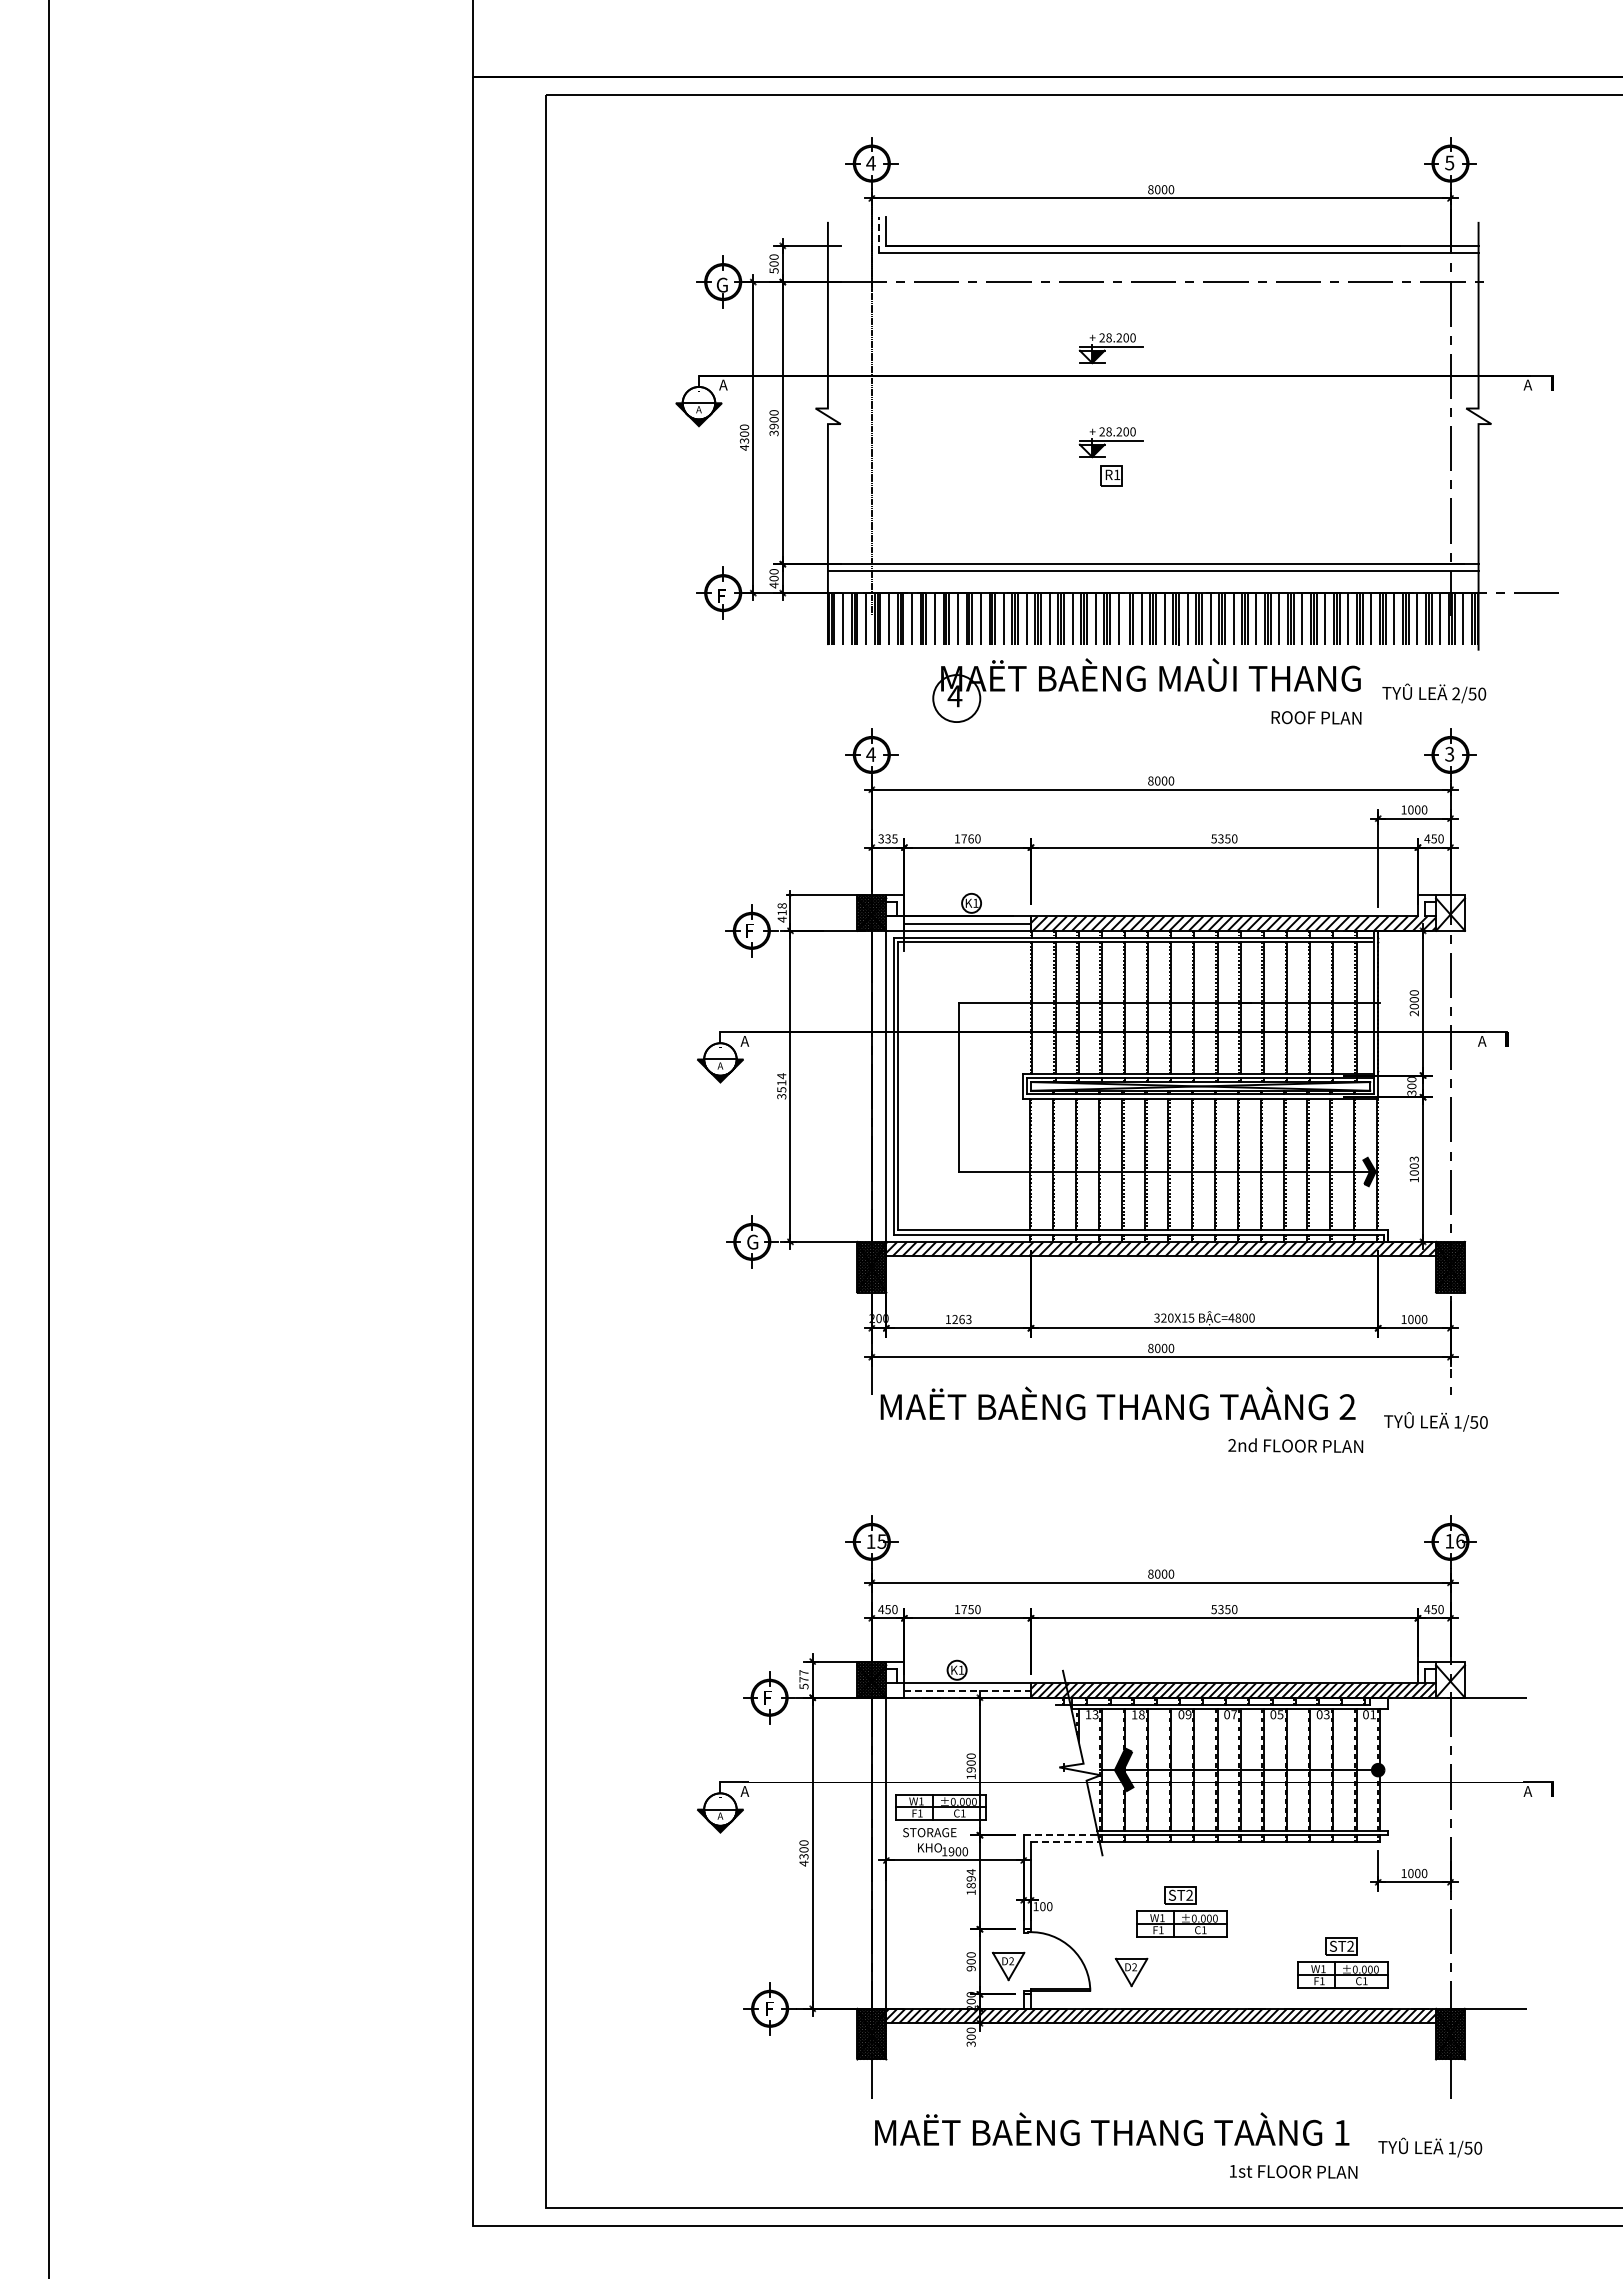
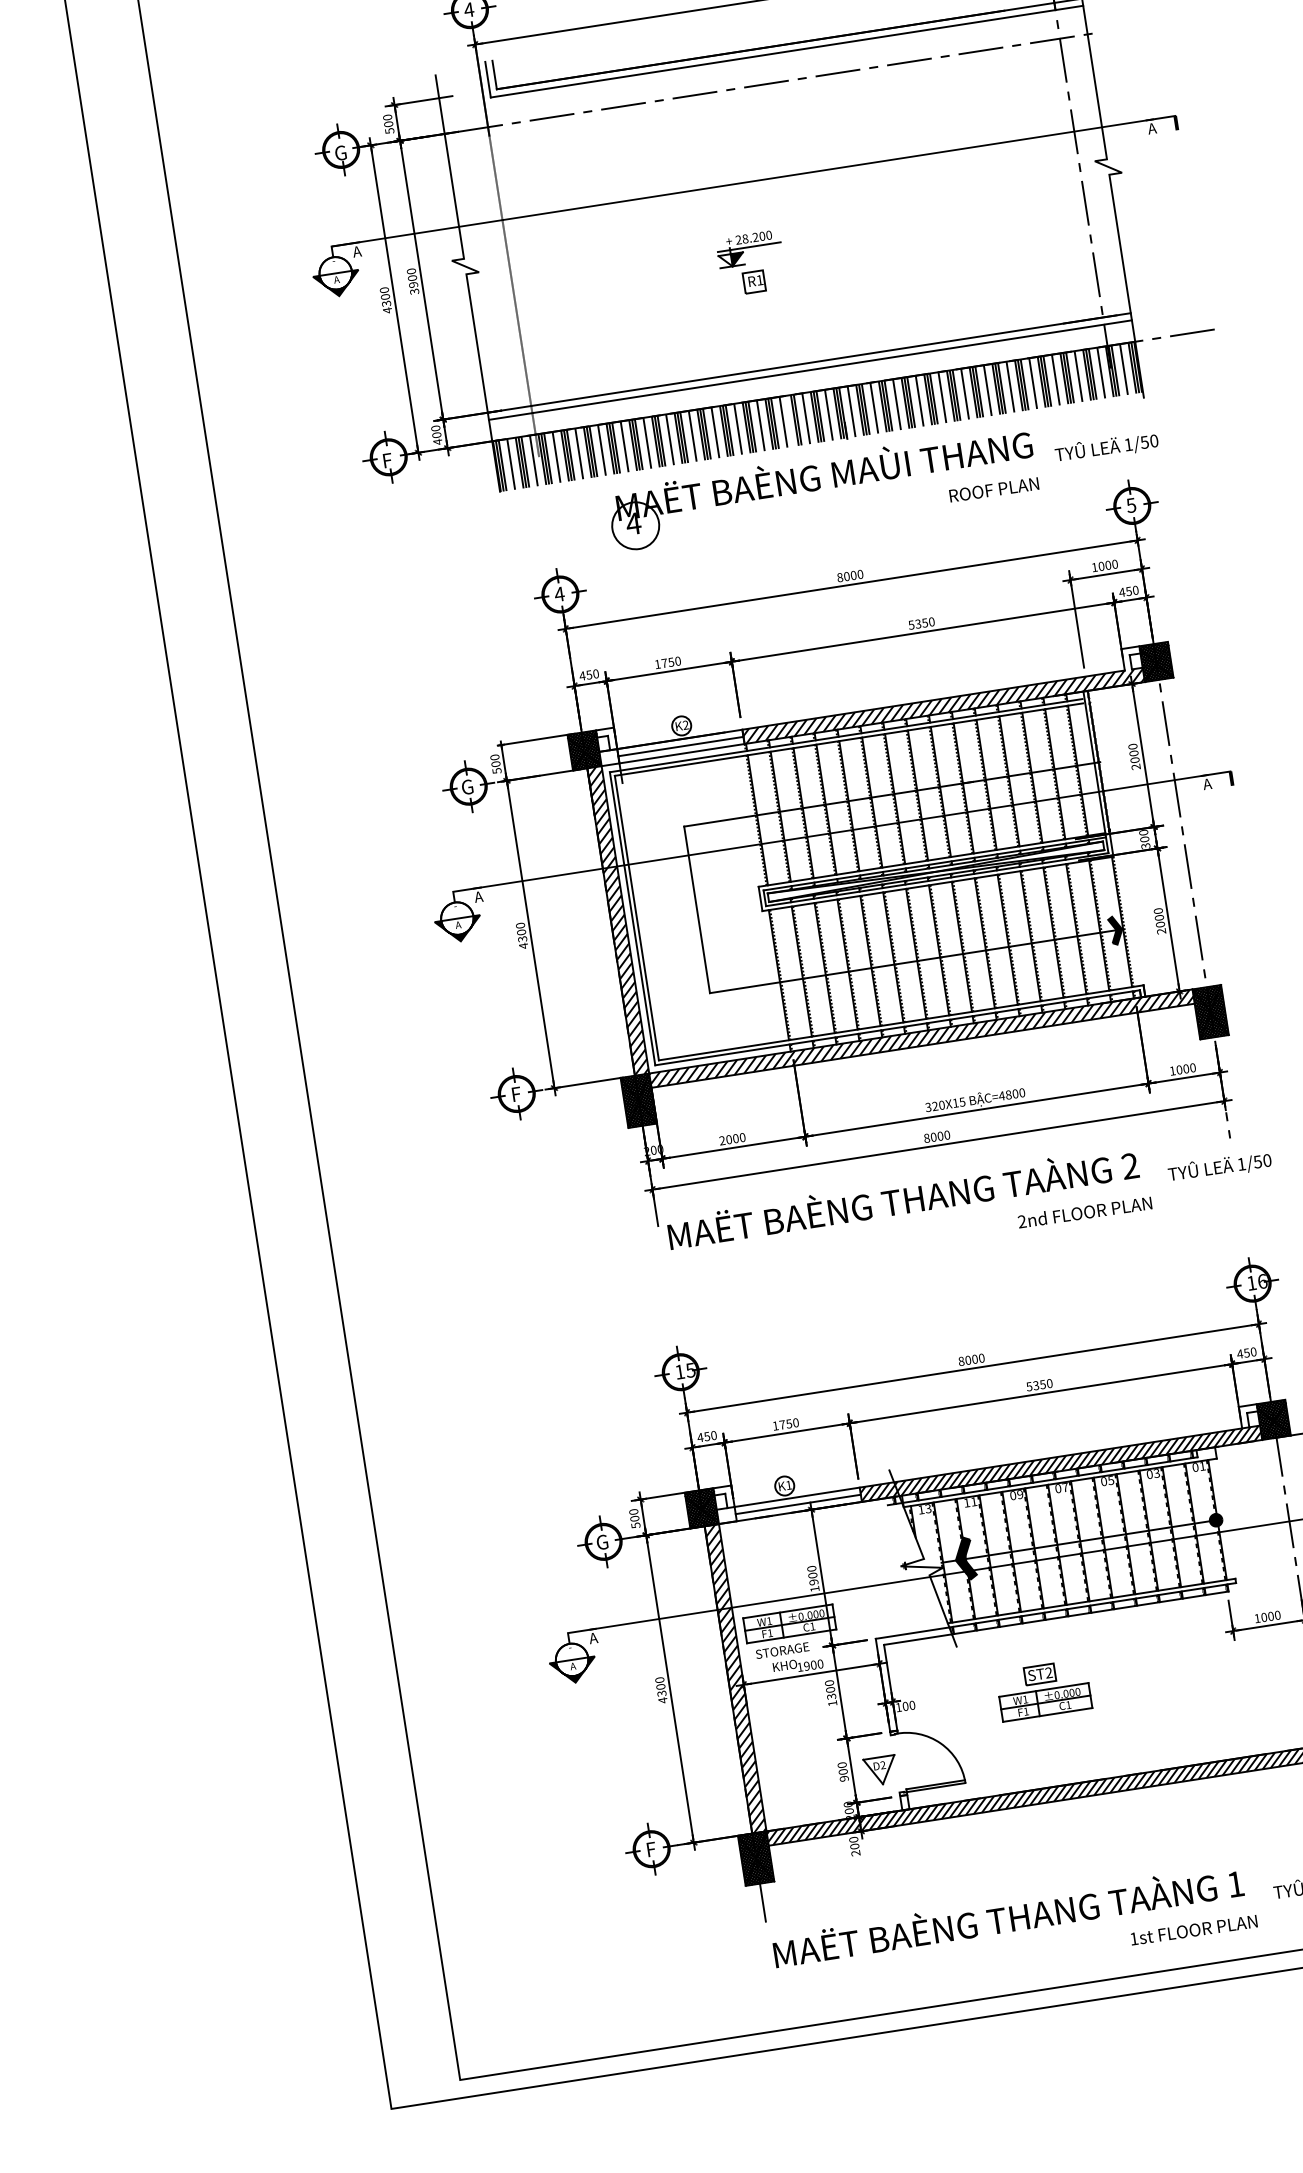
line: (879, 234) -> (488, 79), dashed -> solid
part: (1110, 348) -> (734, 156), removed
text: (1456, 693) -> (1128, 444), 2/50 -> 1/50
text: (1449, 753) -> (1131, 504), 3 -> 5
text: (887, 838) -> (588, 674), 335 -> 450
text: (970, 838) -> (670, 661), 1760 -> 1750
text: (975, 902) -> (685, 724), K1 -> K2
text: (781, 912) -> (495, 764), 418 -> 500
hatch: (1450, 912) -> (1156, 661), added
text: (750, 930) -> (467, 786), F -> G
hatch: (878, 1085) -> (617, 920), added
text: (781, 1086) -> (521, 935), 3514 -> 4300
text: (1413, 1169) -> (1159, 921), 1003 -> 2000
text: (752, 1241) -> (516, 1093), G -> F
text: (958, 1319) -> (732, 1139), 1263 -> 2000
text: (803, 1676) -> (633, 1515), 577 -> 500
hatch: (1450, 1679) -> (1273, 1419), added
line: (968, 1690) -> (799, 1504), dashed -> solid
text: (767, 1697) -> (601, 1541), F -> G
text: (1141, 1714) -> (973, 1501), 18 -> 11
line: (1061, 1835) -> (913, 1633), dashed -> solid
line: (1065, 1842) -> (918, 1639), dashed -> solid
hatch: (878, 1852) -> (734, 1678), added
text: (970, 1878) -> (829, 1689), 1894 -> 1300
part: (1342, 1962) -> (1210, 1715), removed
part: (1131, 1972) -> (1003, 1758), removed
text: (971, 2043) -> (856, 1852), 300 -> 200

